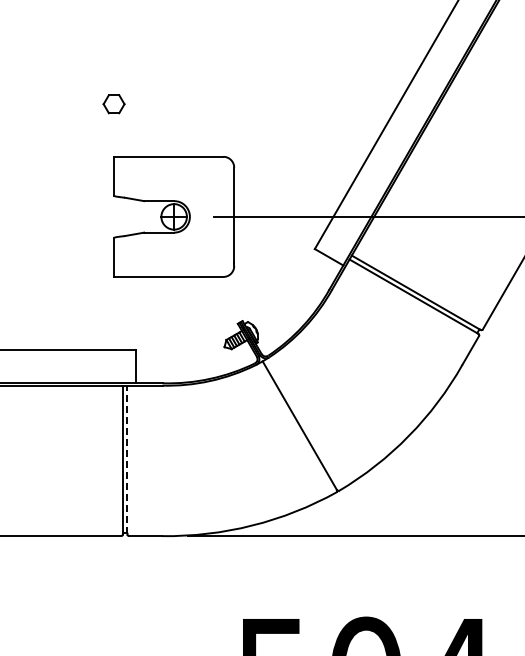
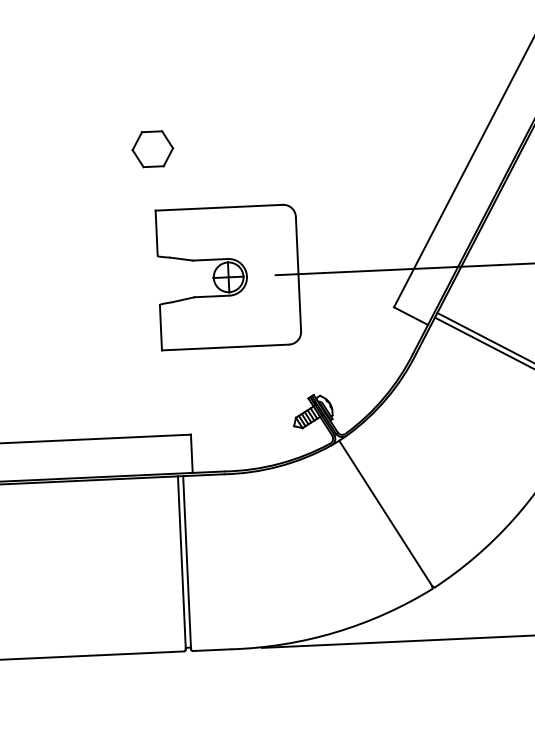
part: (113, 104) -> (152, 149), size x1.67
line: (127, 459) -> (187, 562), dashed -> solid

